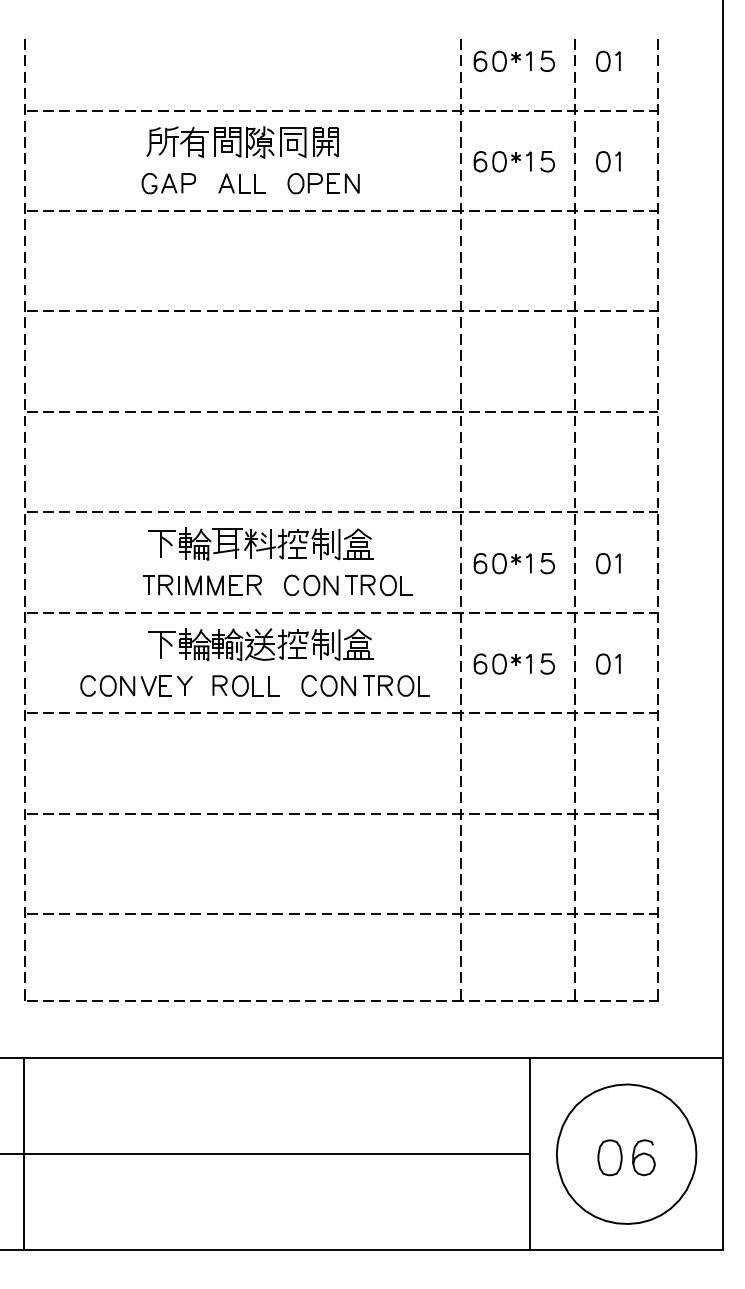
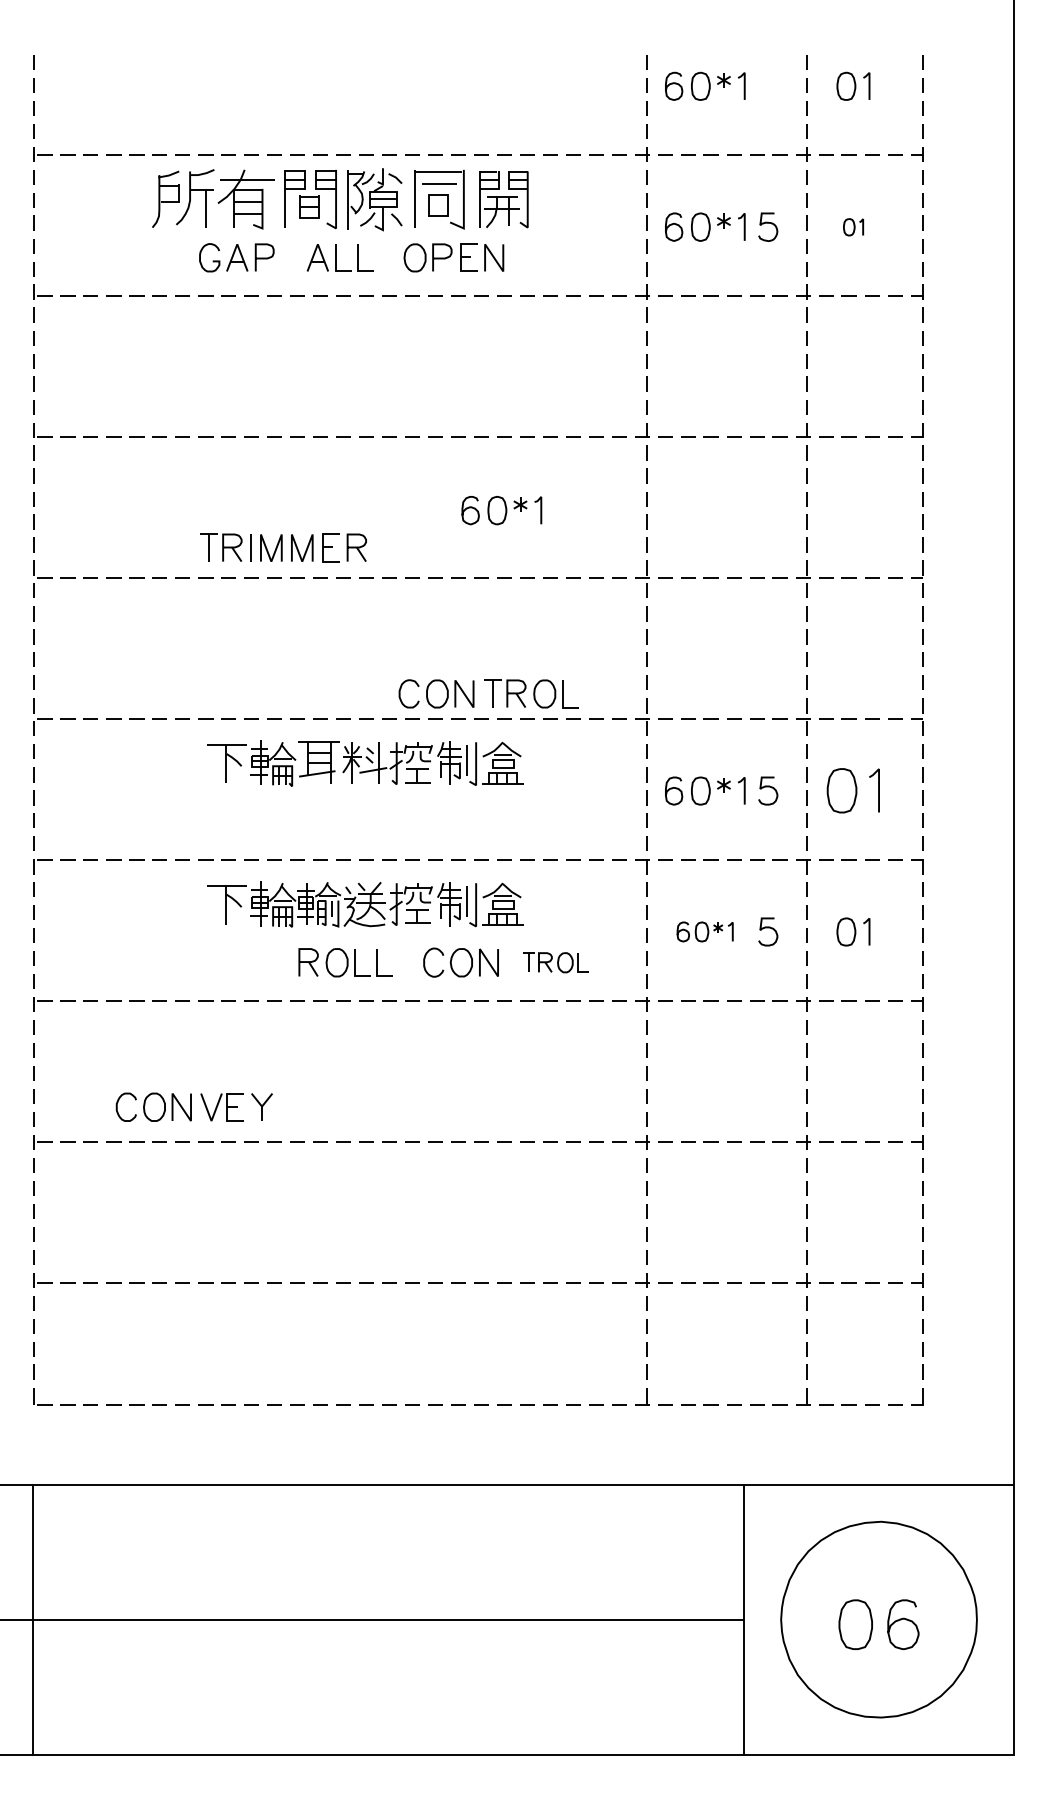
curve: (548, 59) -> (769, 83), removed
part: (242, 142) -> (340, 200), size x1.4
part: (608, 161) -> (853, 226), size x0.6
part: (357, 363) -> (501, 510), added
part: (608, 563) -> (853, 790), size x1.6
part: (202, 584) -> (283, 546), moved
part: (348, 584) -> (488, 692), moved
part: (502, 663) -> (704, 931), size x0.7
part: (136, 685) -> (194, 1106), moved
part: (396, 685) -> (556, 962), size x0.7

